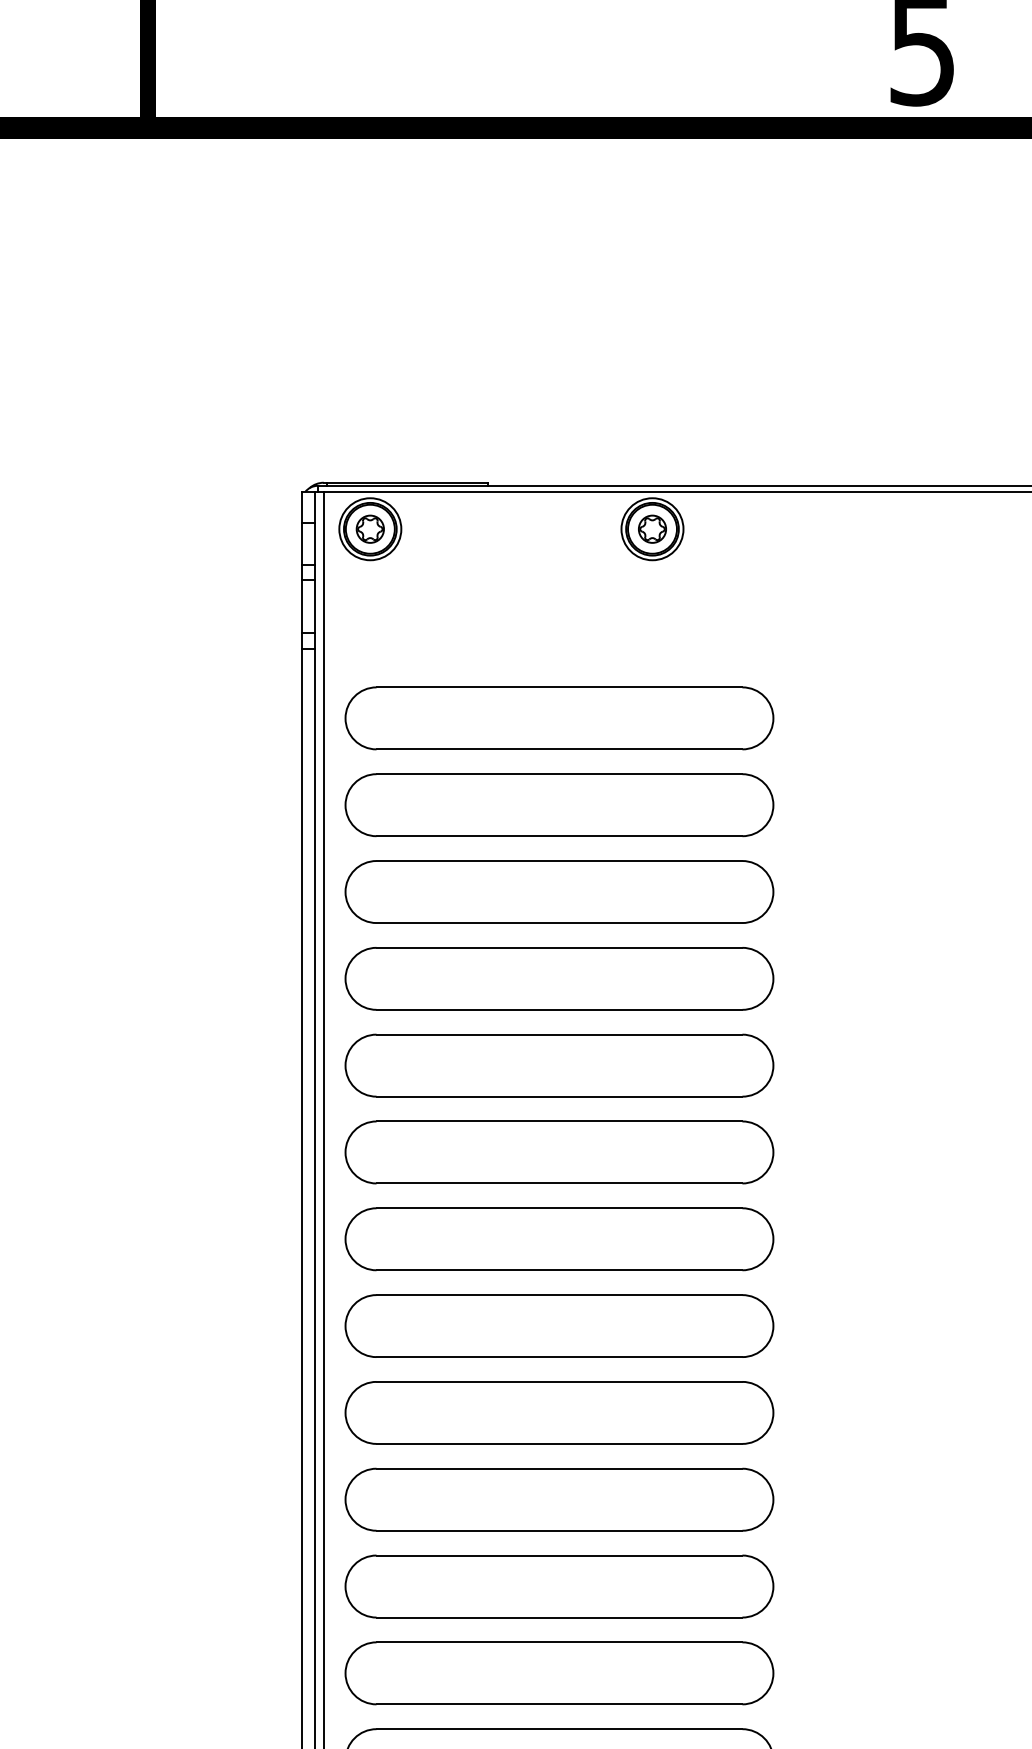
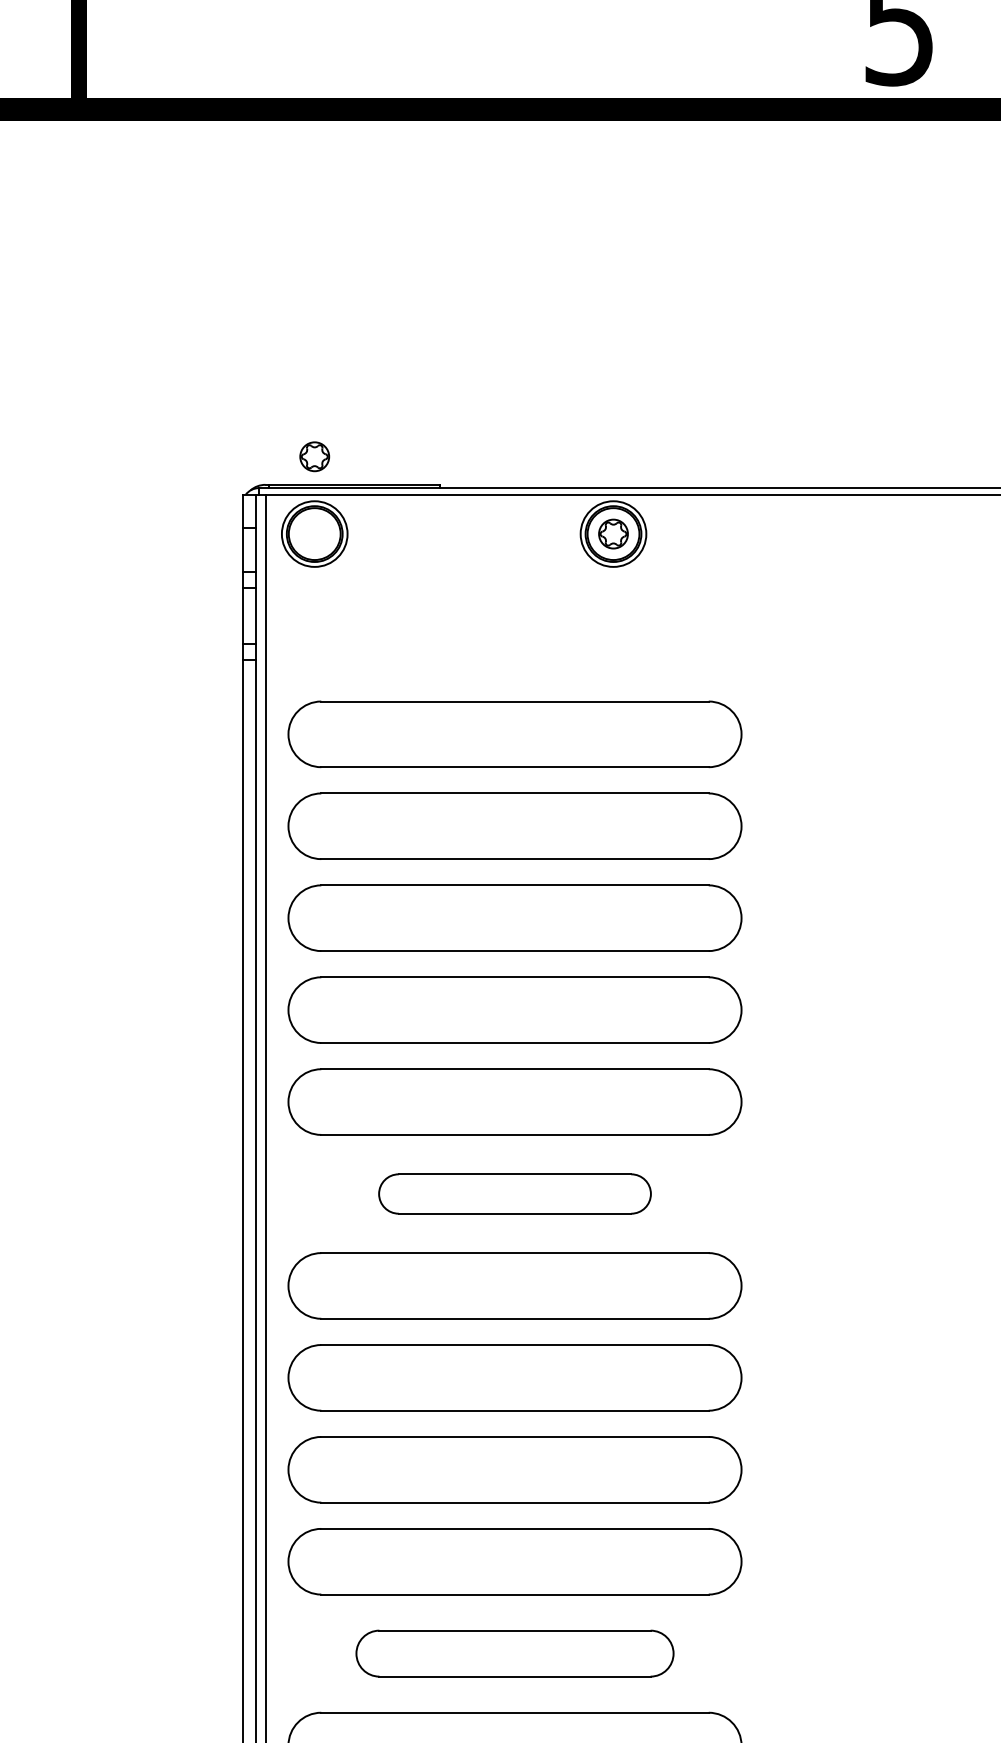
part: (369, 528) -> (313, 455), moved
part: (559, 1152) -> (515, 1194), size x0.6
part: (559, 1586) -> (515, 1653), size x0.7

